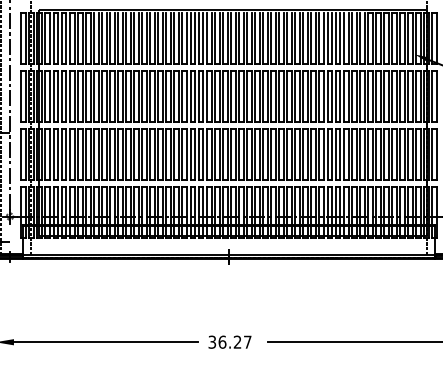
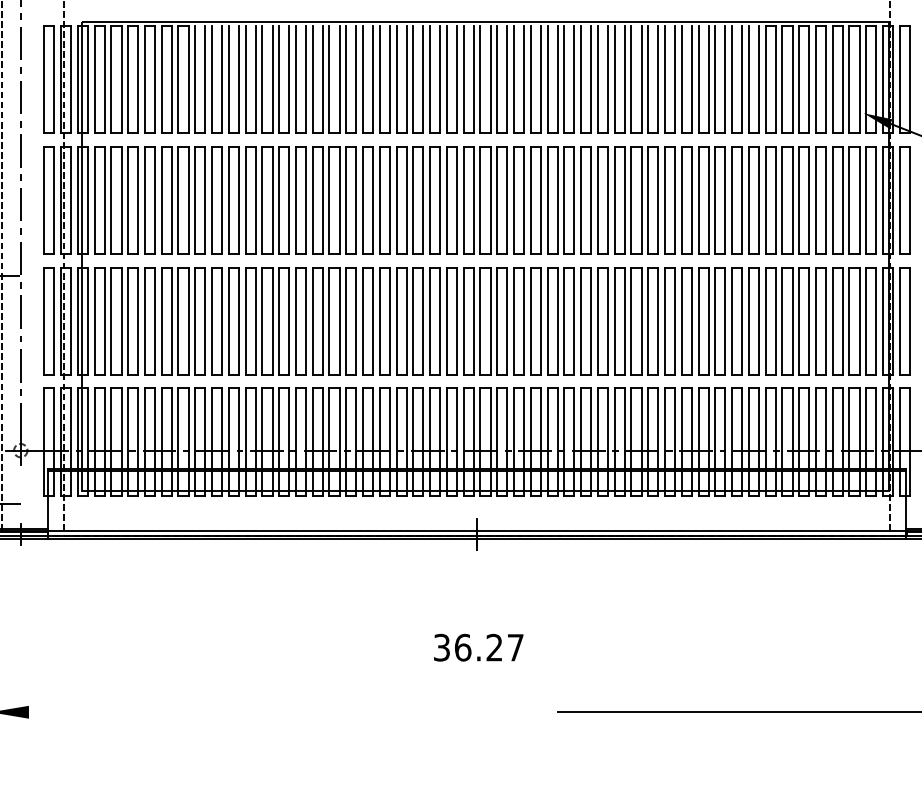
text: (229, 341) -> (477, 646), moved
line: (105, 342) -> (219, 712), removed

